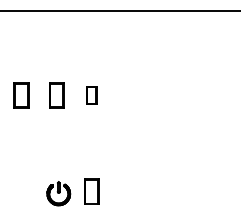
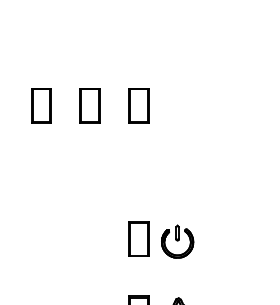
part: (91, 95) -> (138, 105), size x1.43
part: (58, 193) -> (177, 241), moved

